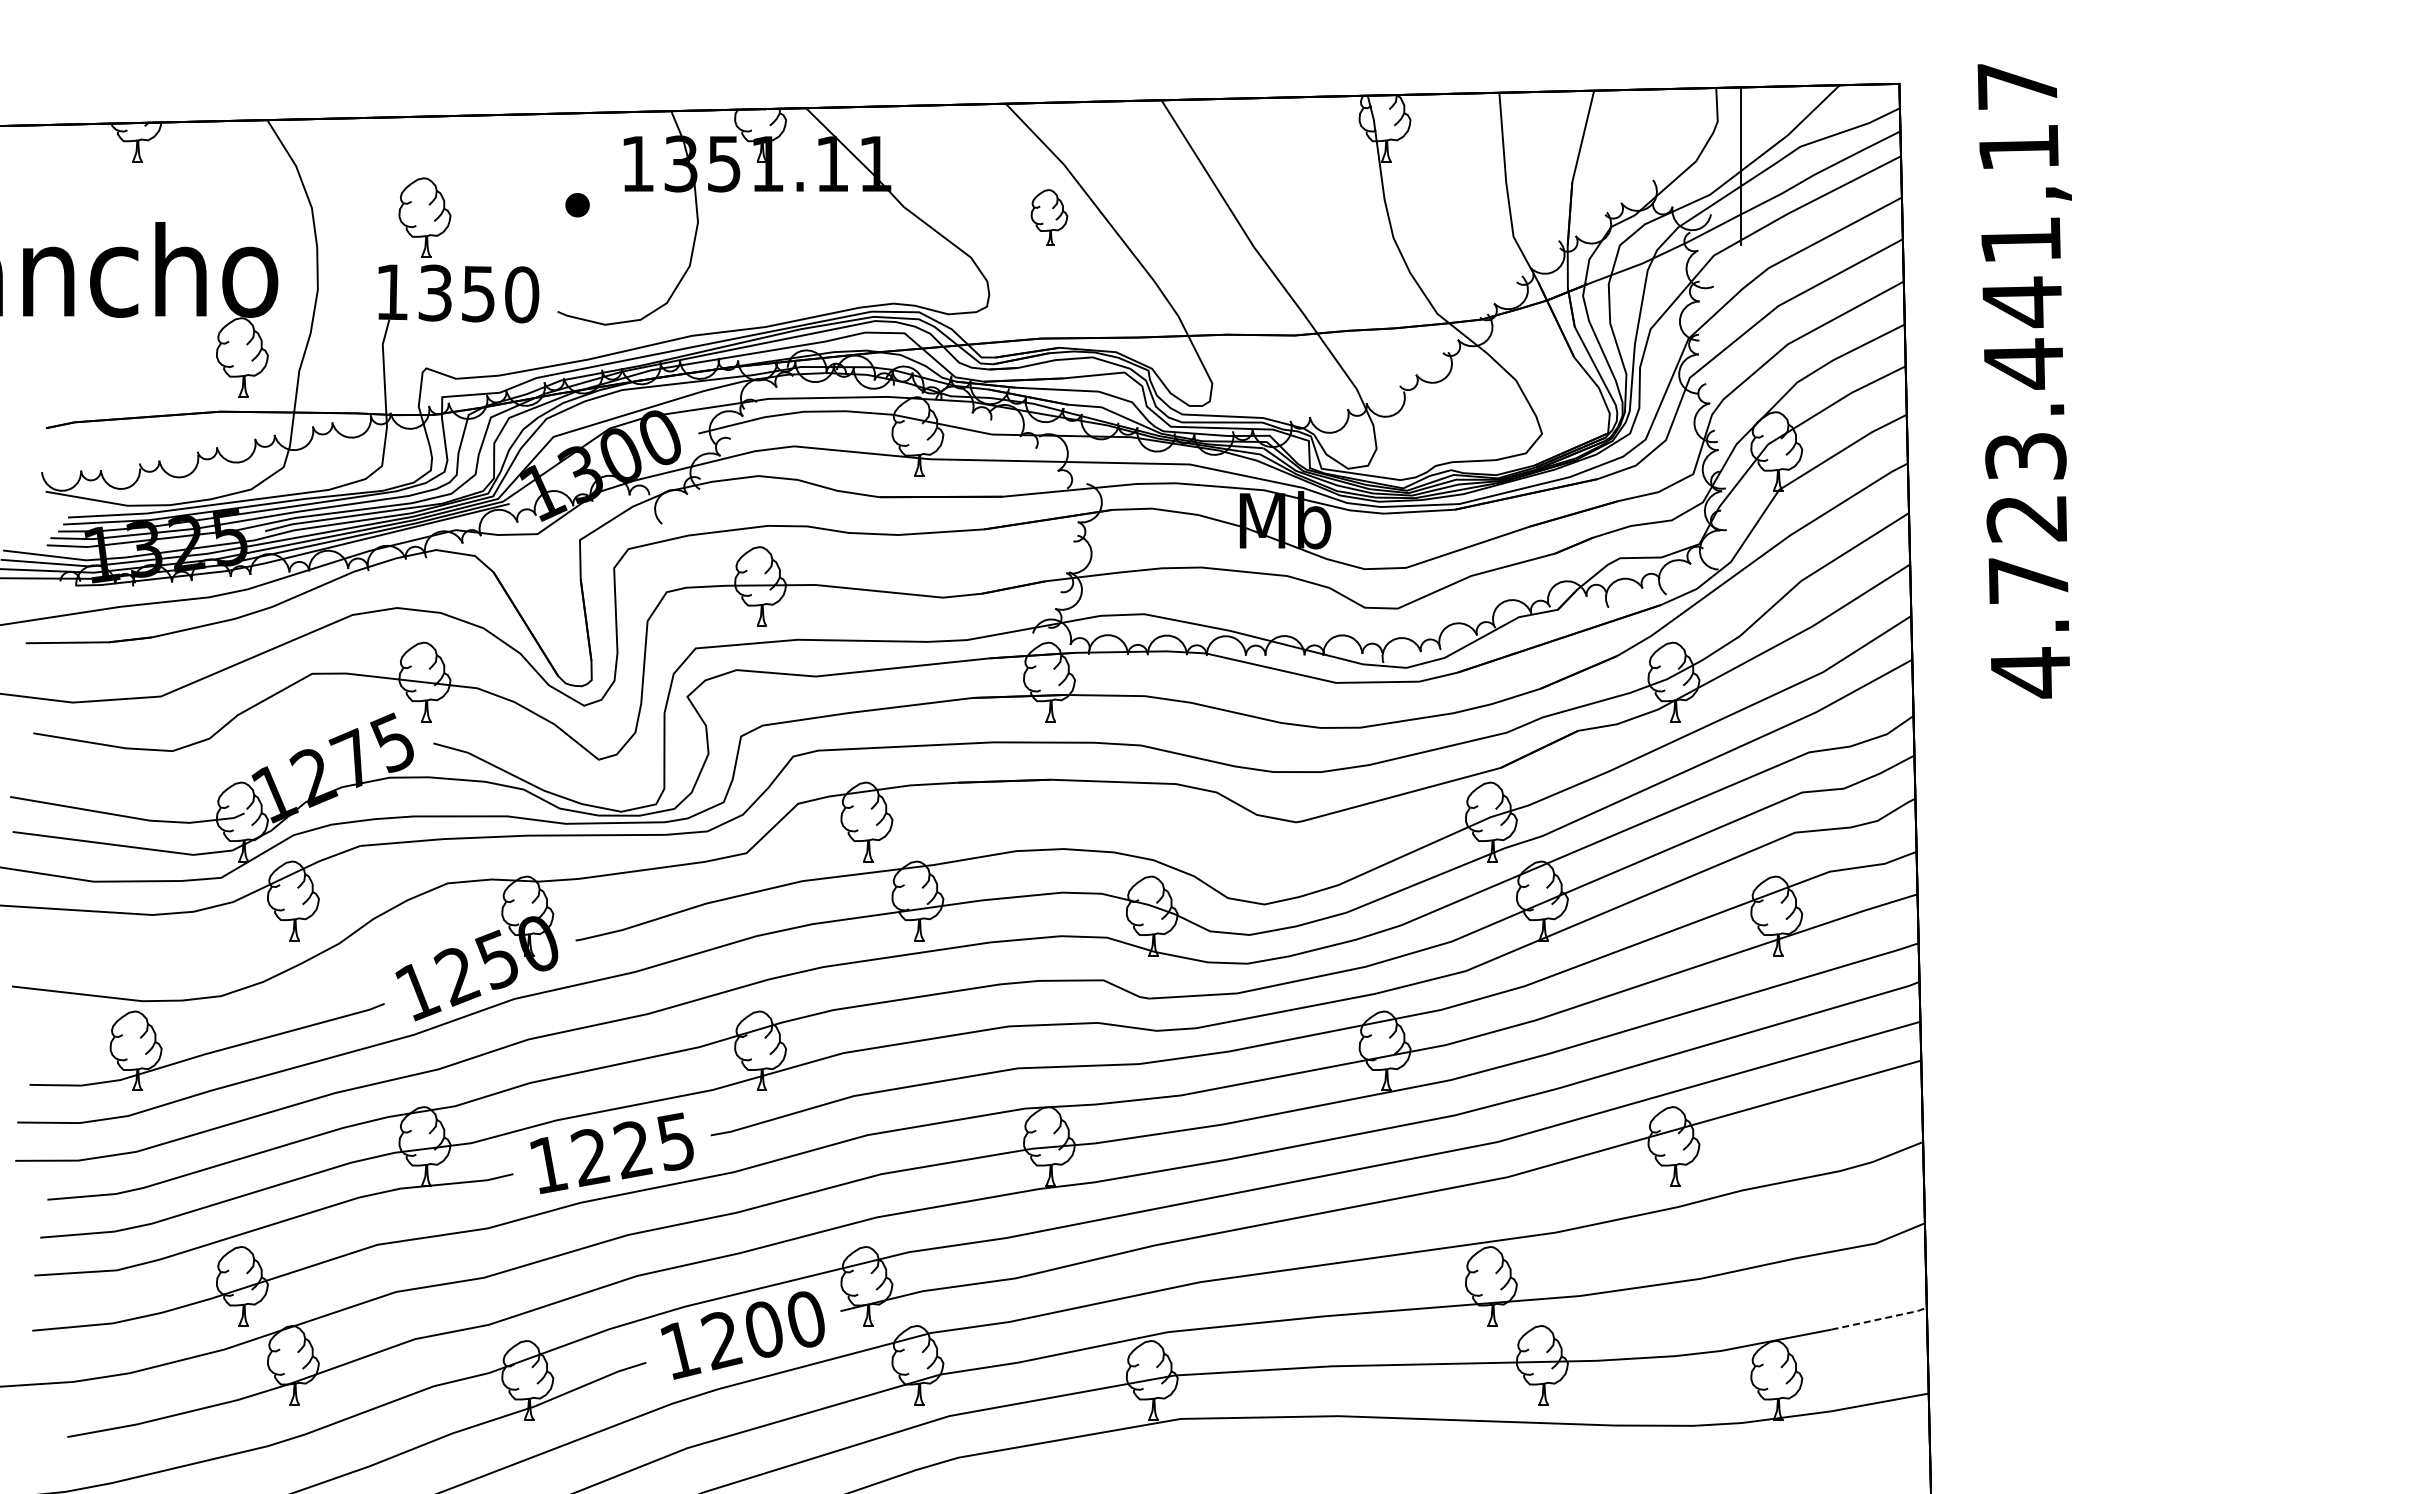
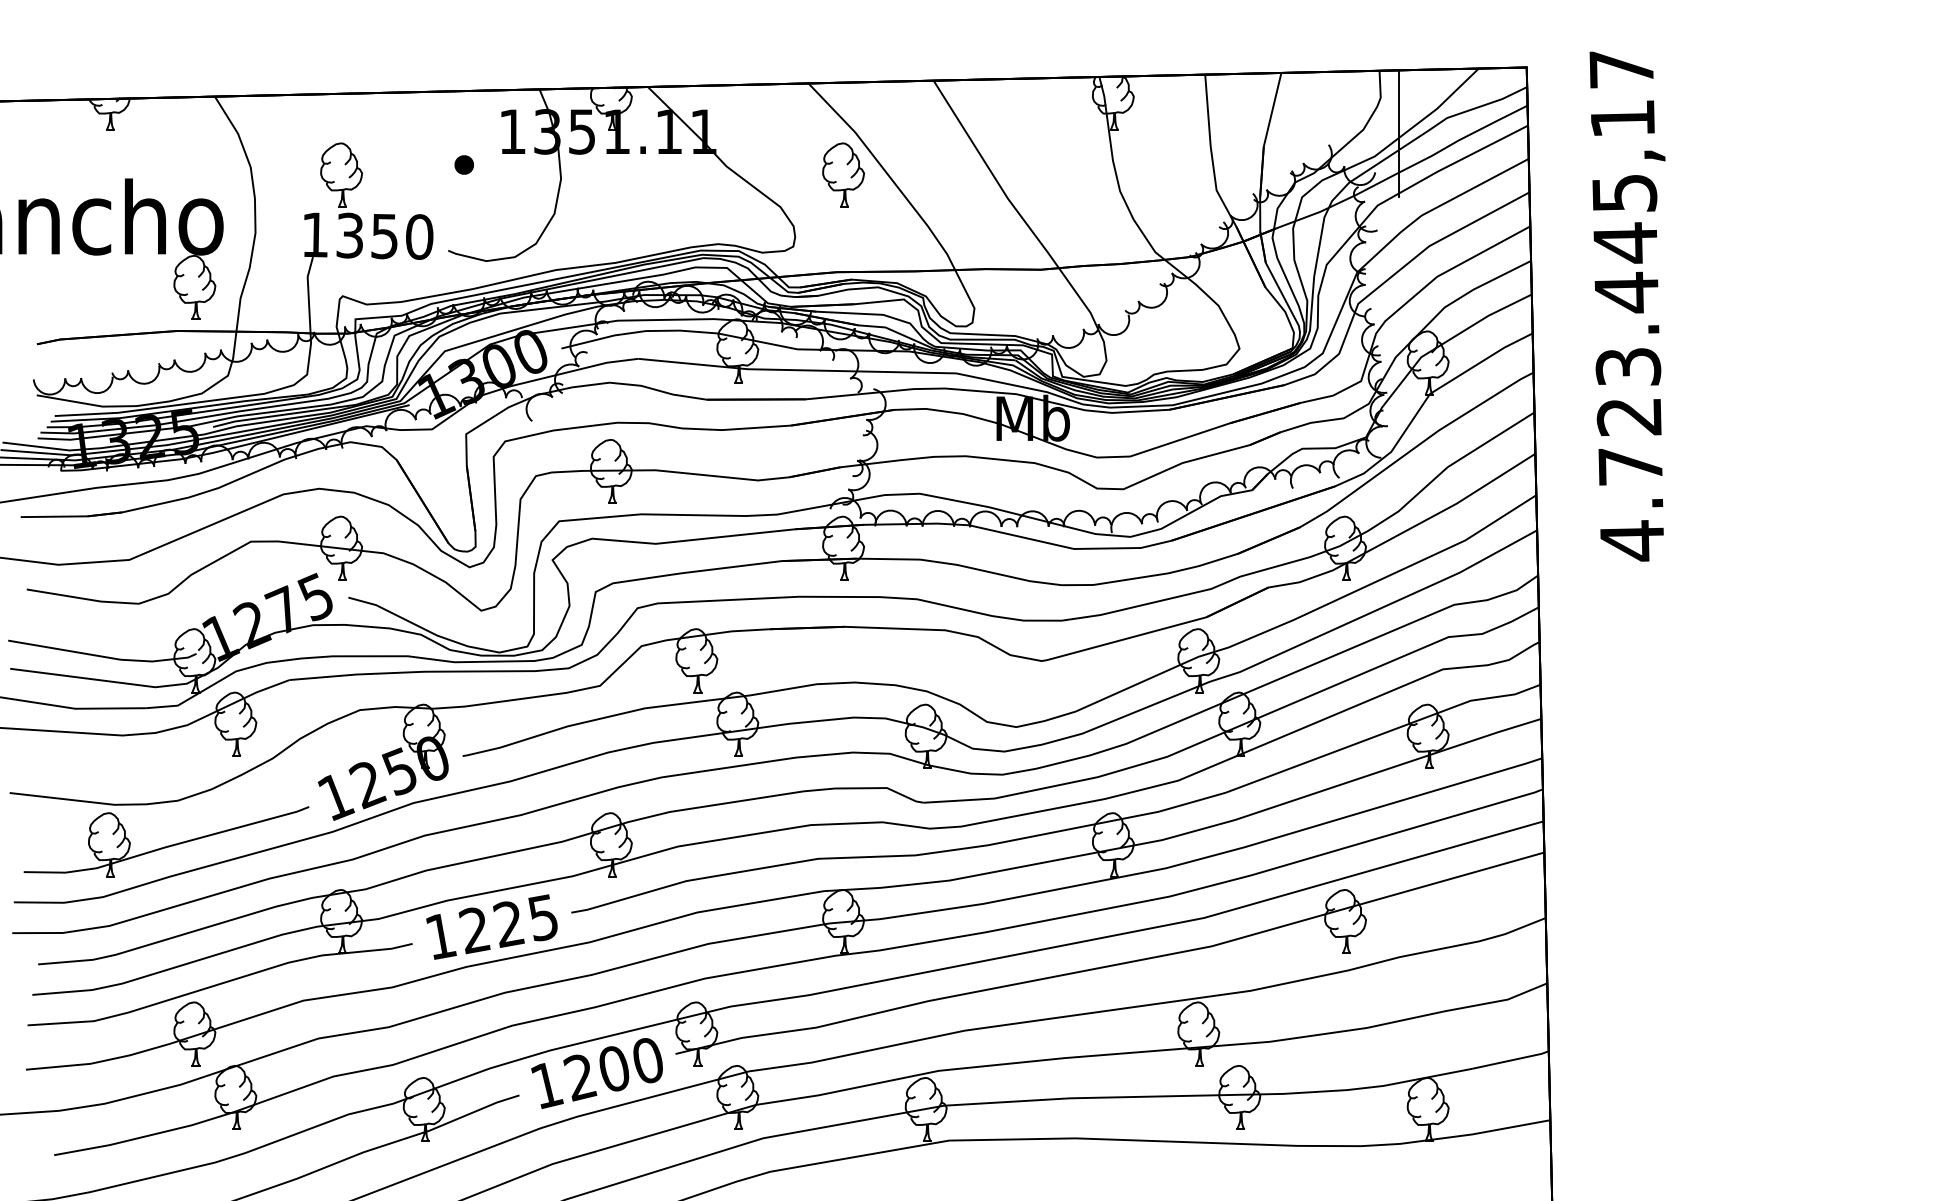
part: (1049, 217) -> (843, 174), size x1.43
text: (2021, 240) -> (1624, 193), 4.723.441,17 -> 4.723.445,17
line: (1880, 1319) -> (1511, 1060), dashed -> solid

